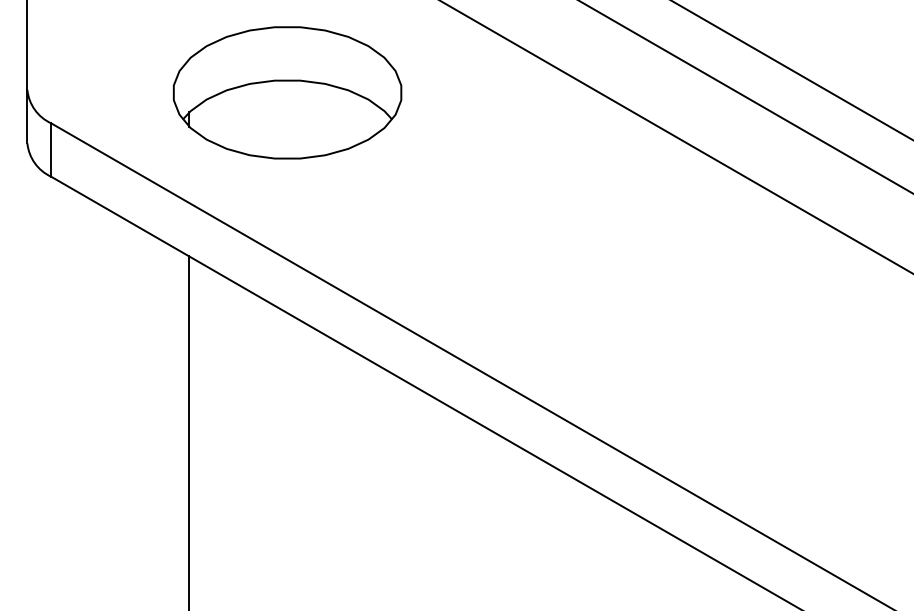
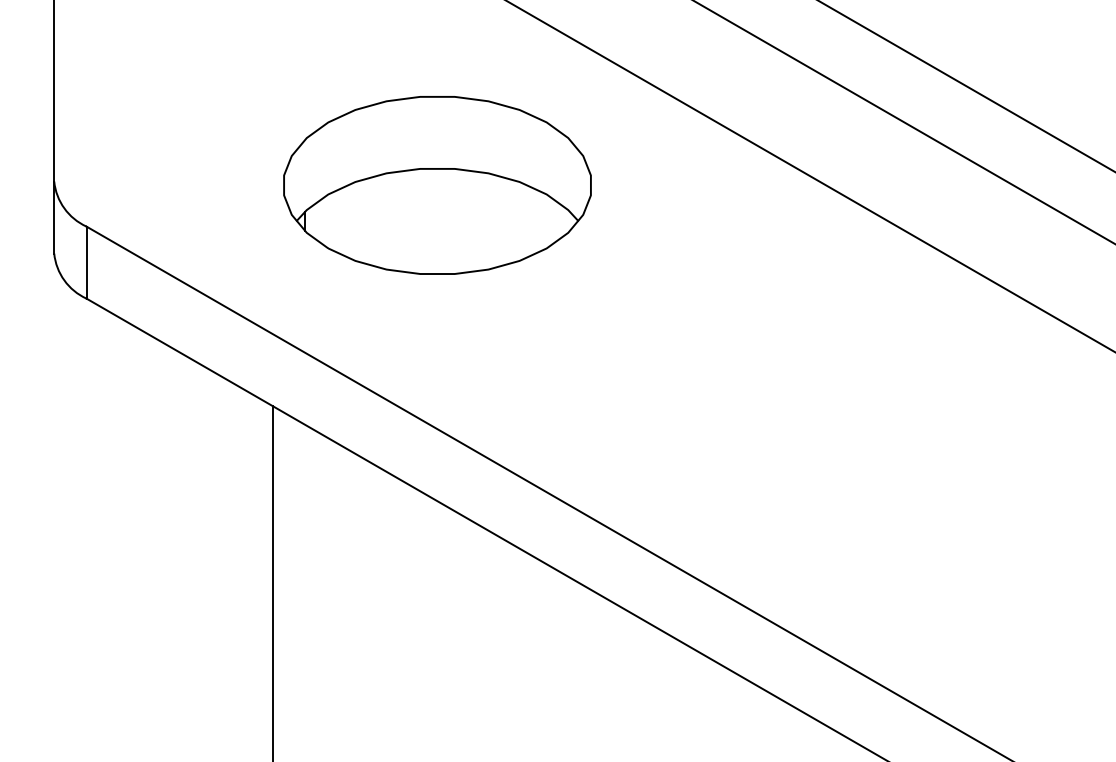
part: (287, 92) -> (437, 184), moved

